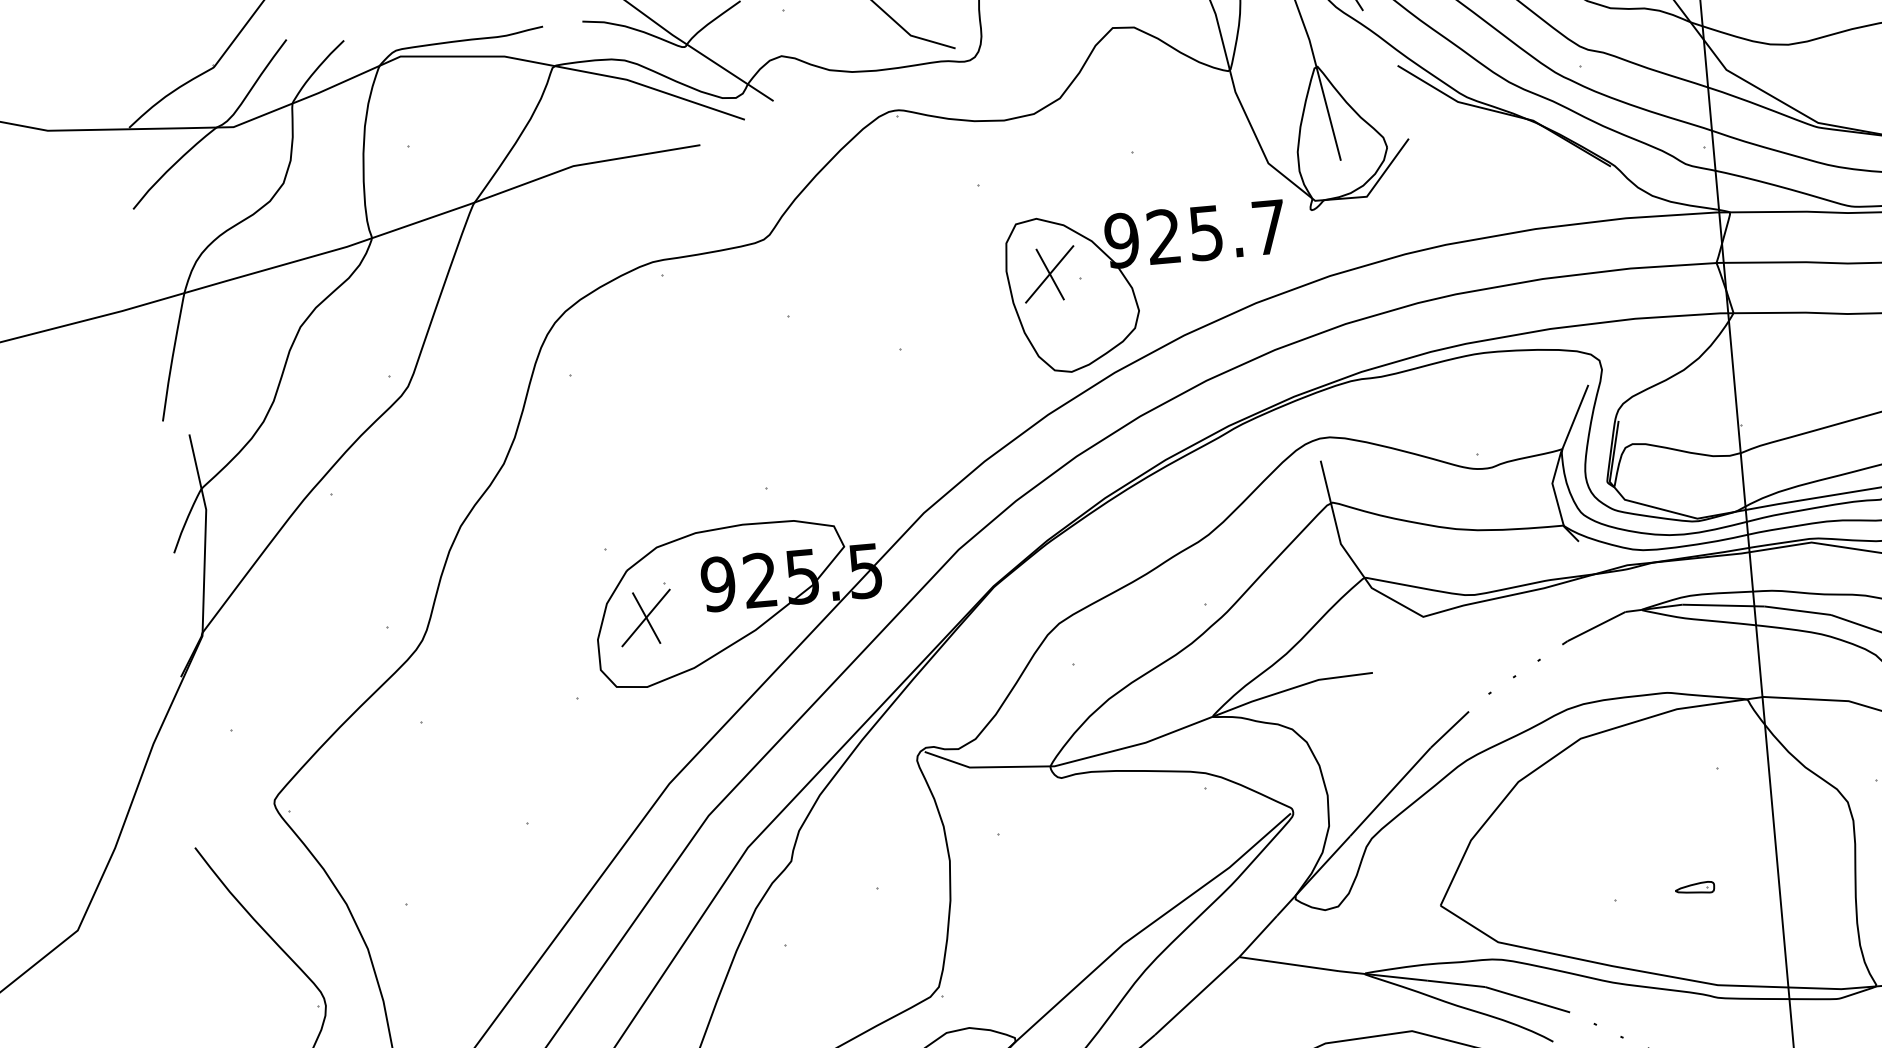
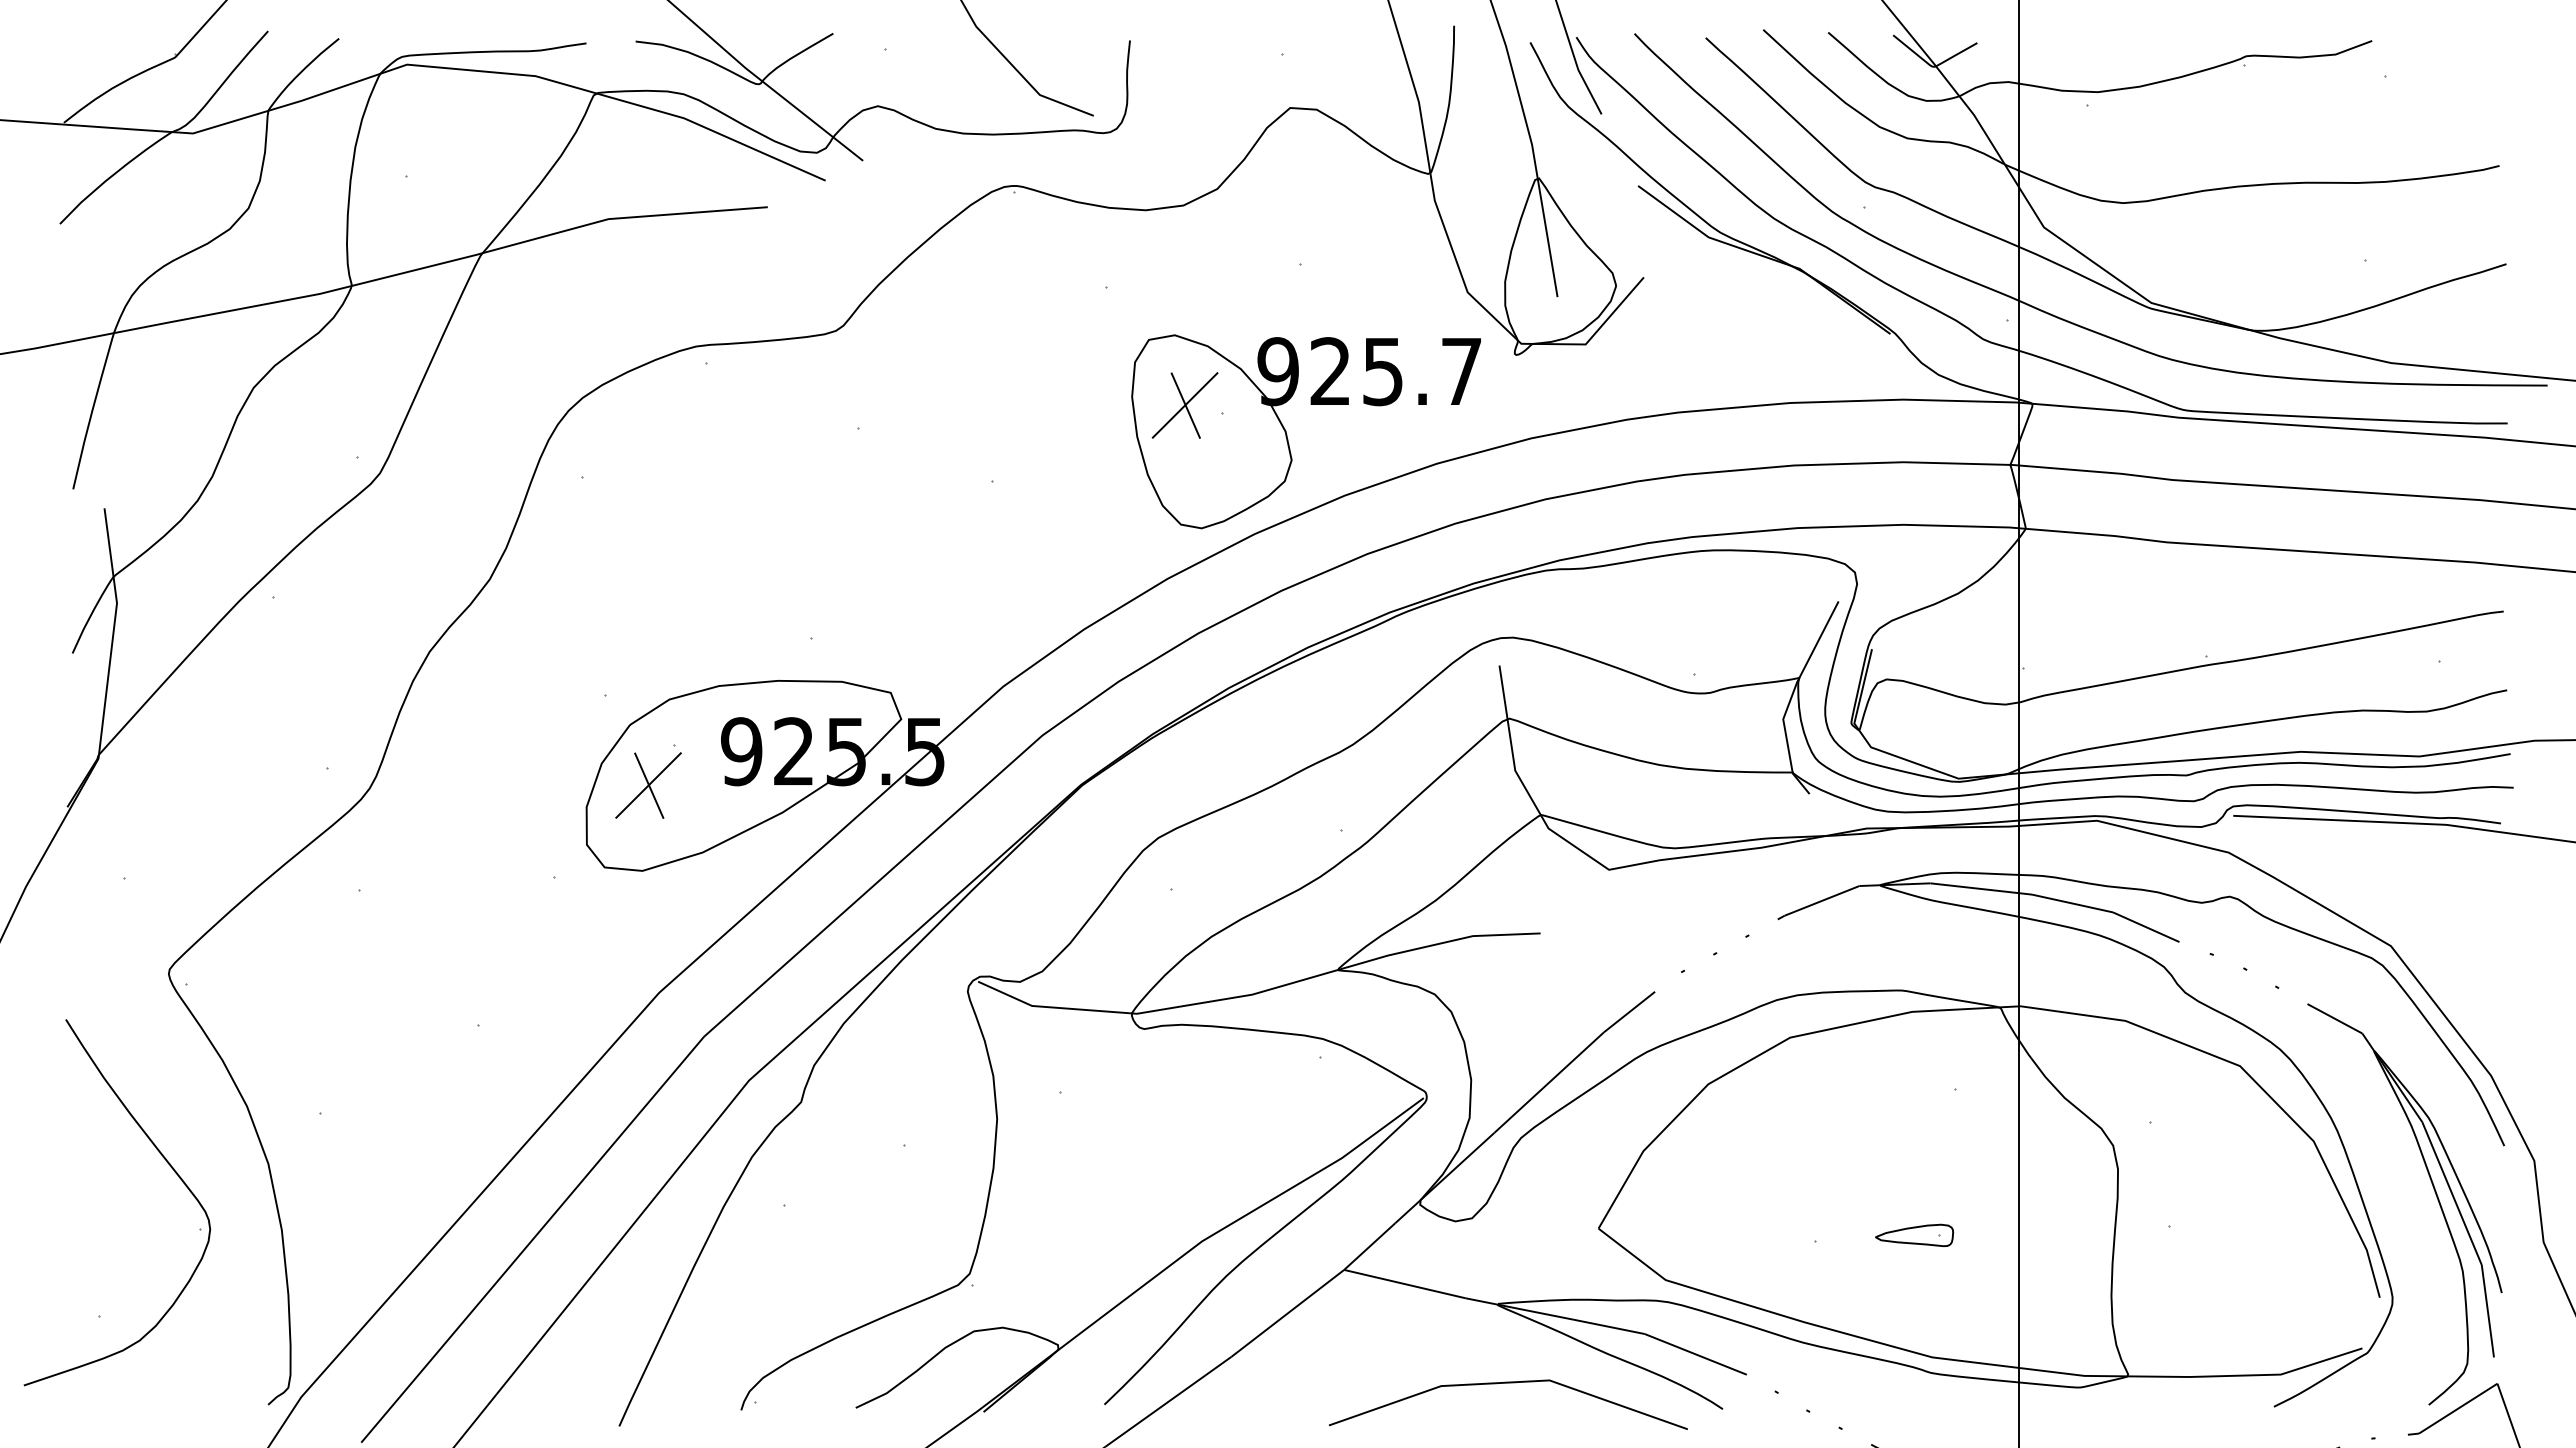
part: (1694, 887) -> (1914, 1234), size x1.6

